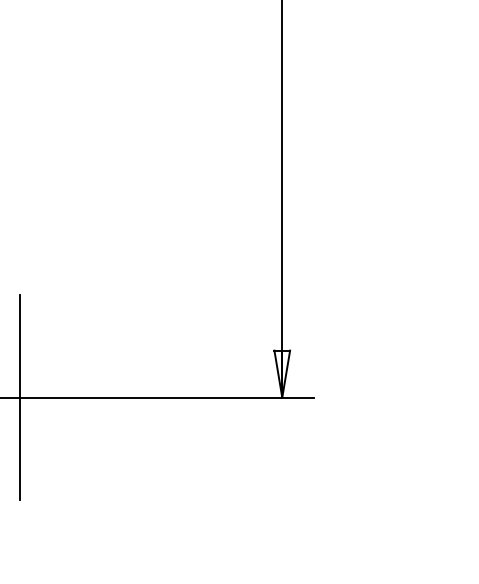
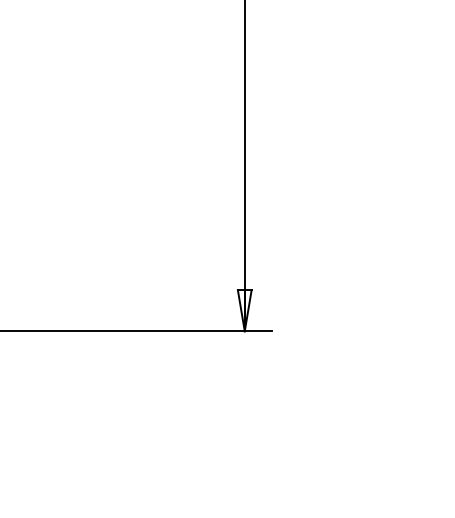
line: (19, 397) -> (14, 331), removed

